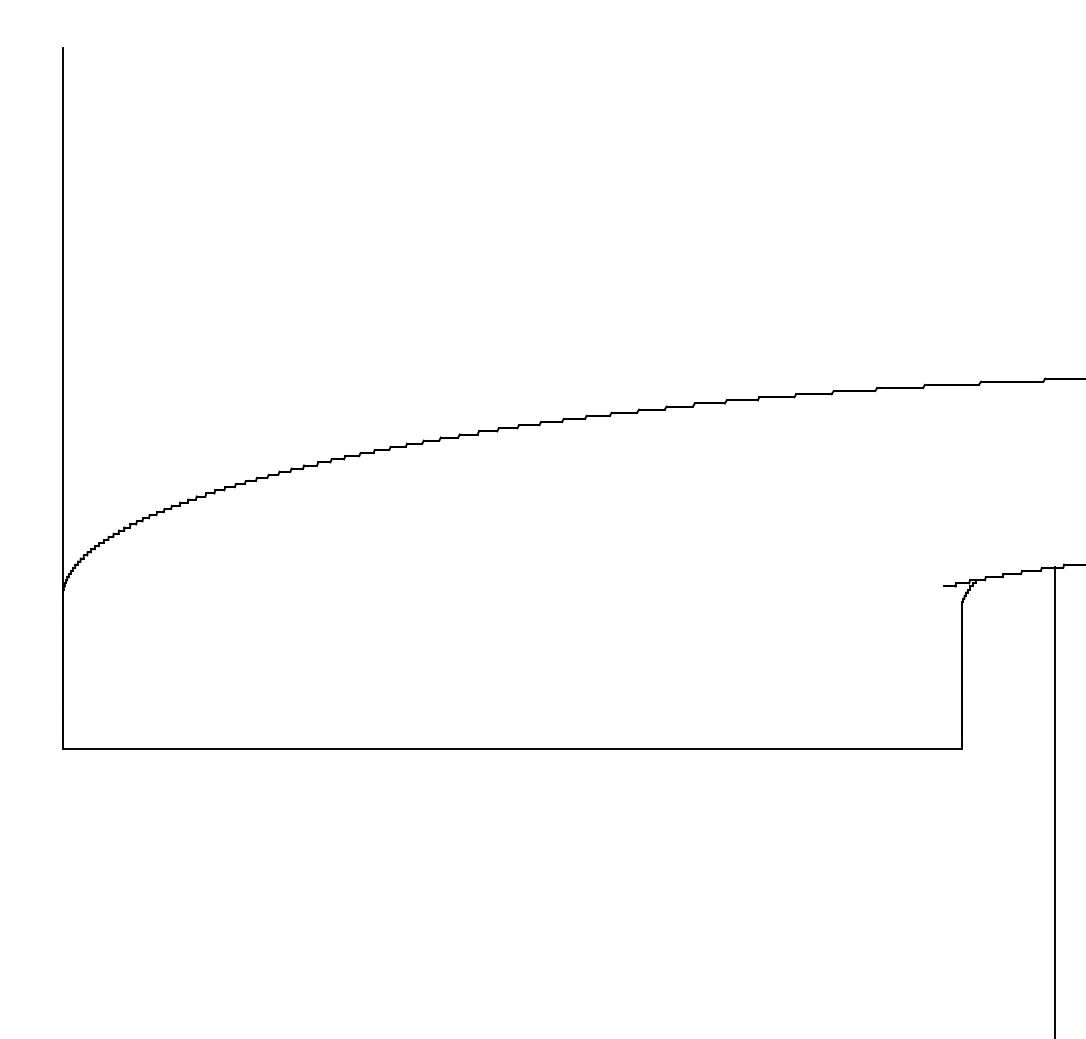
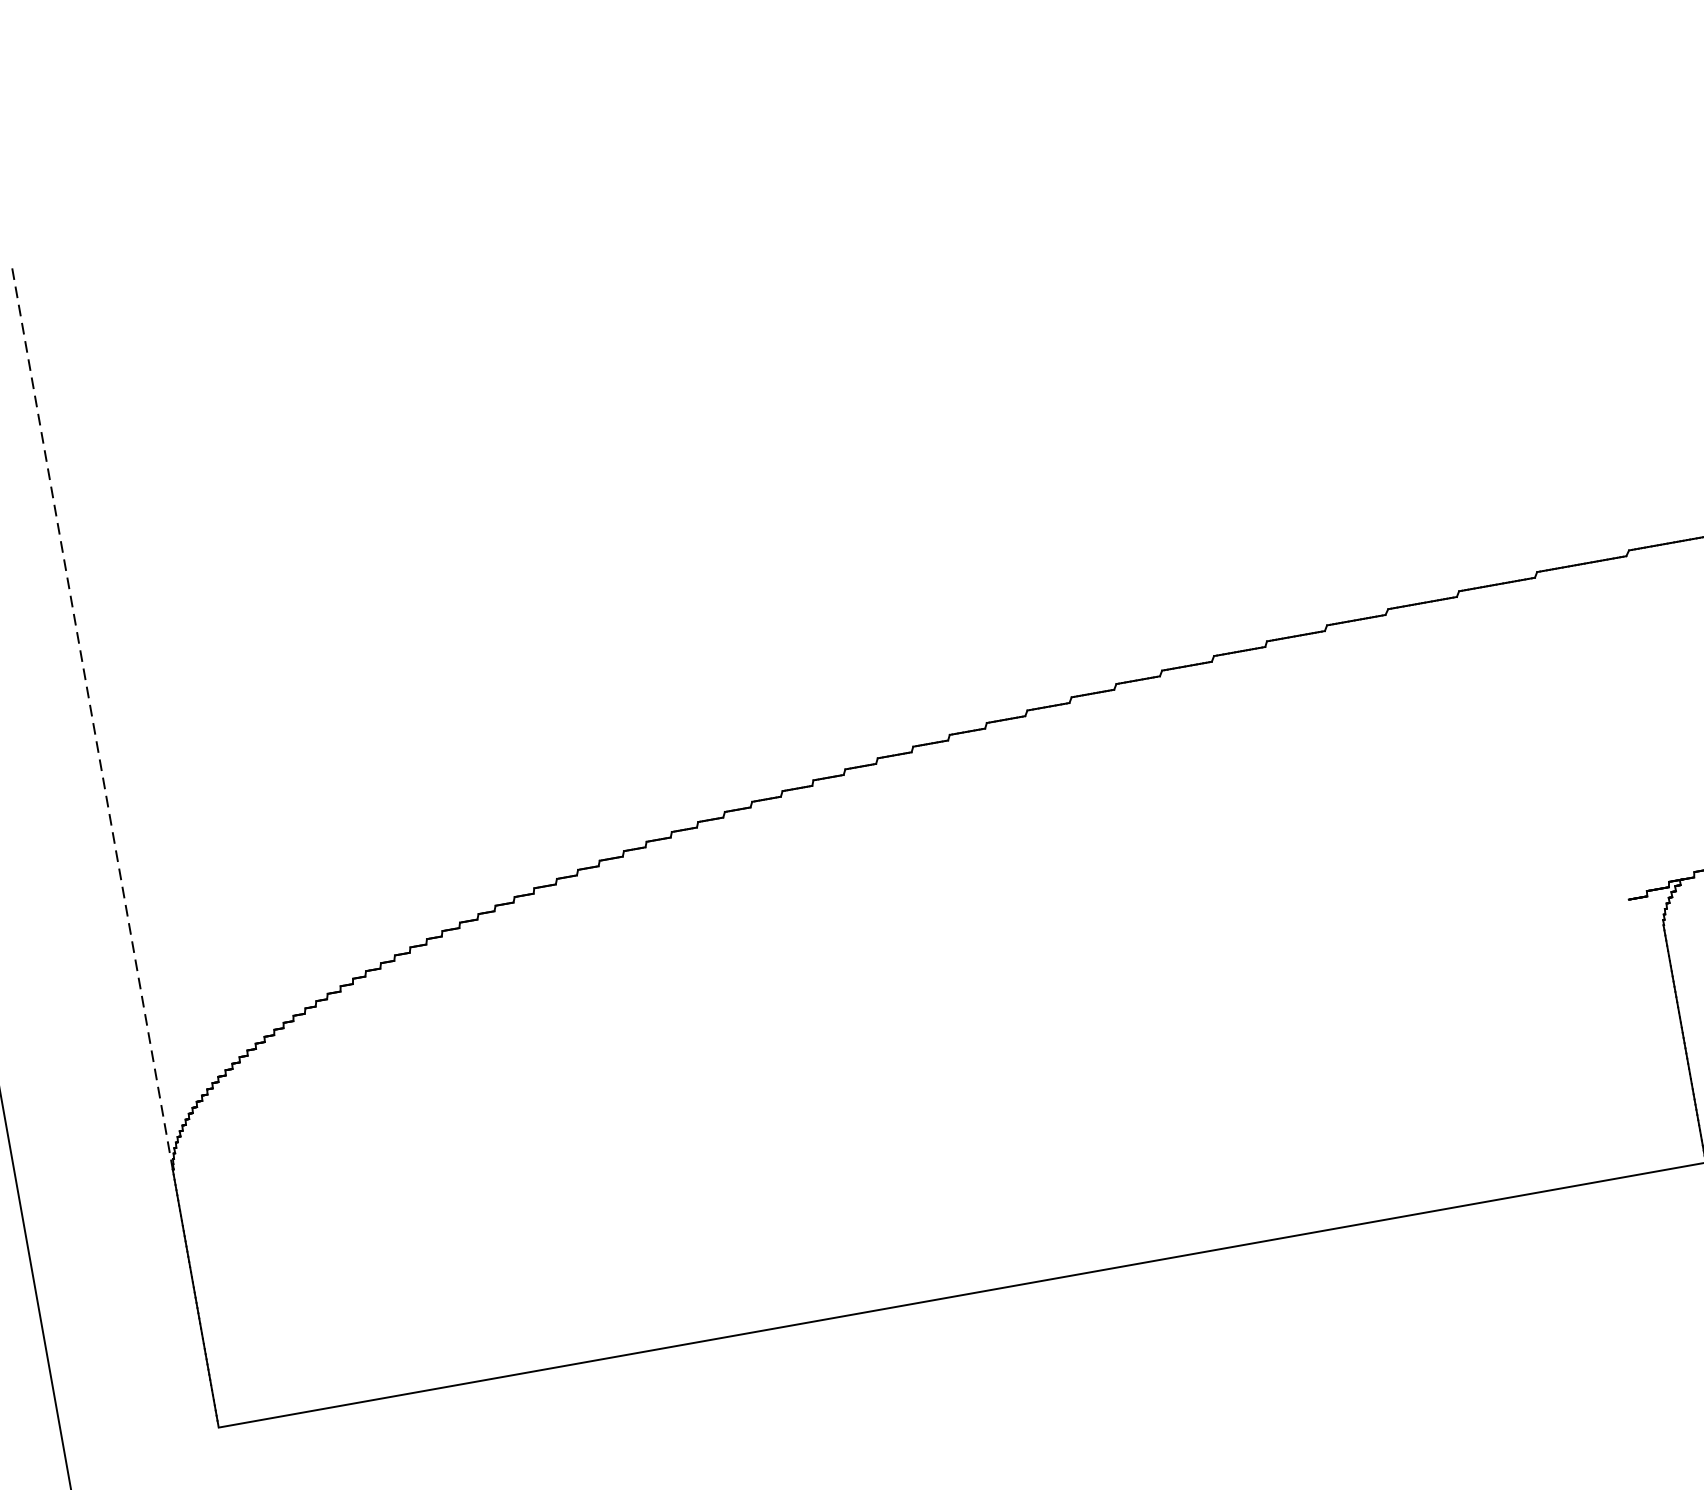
line: (62, 322) -> (92, 722), solid -> dashed

